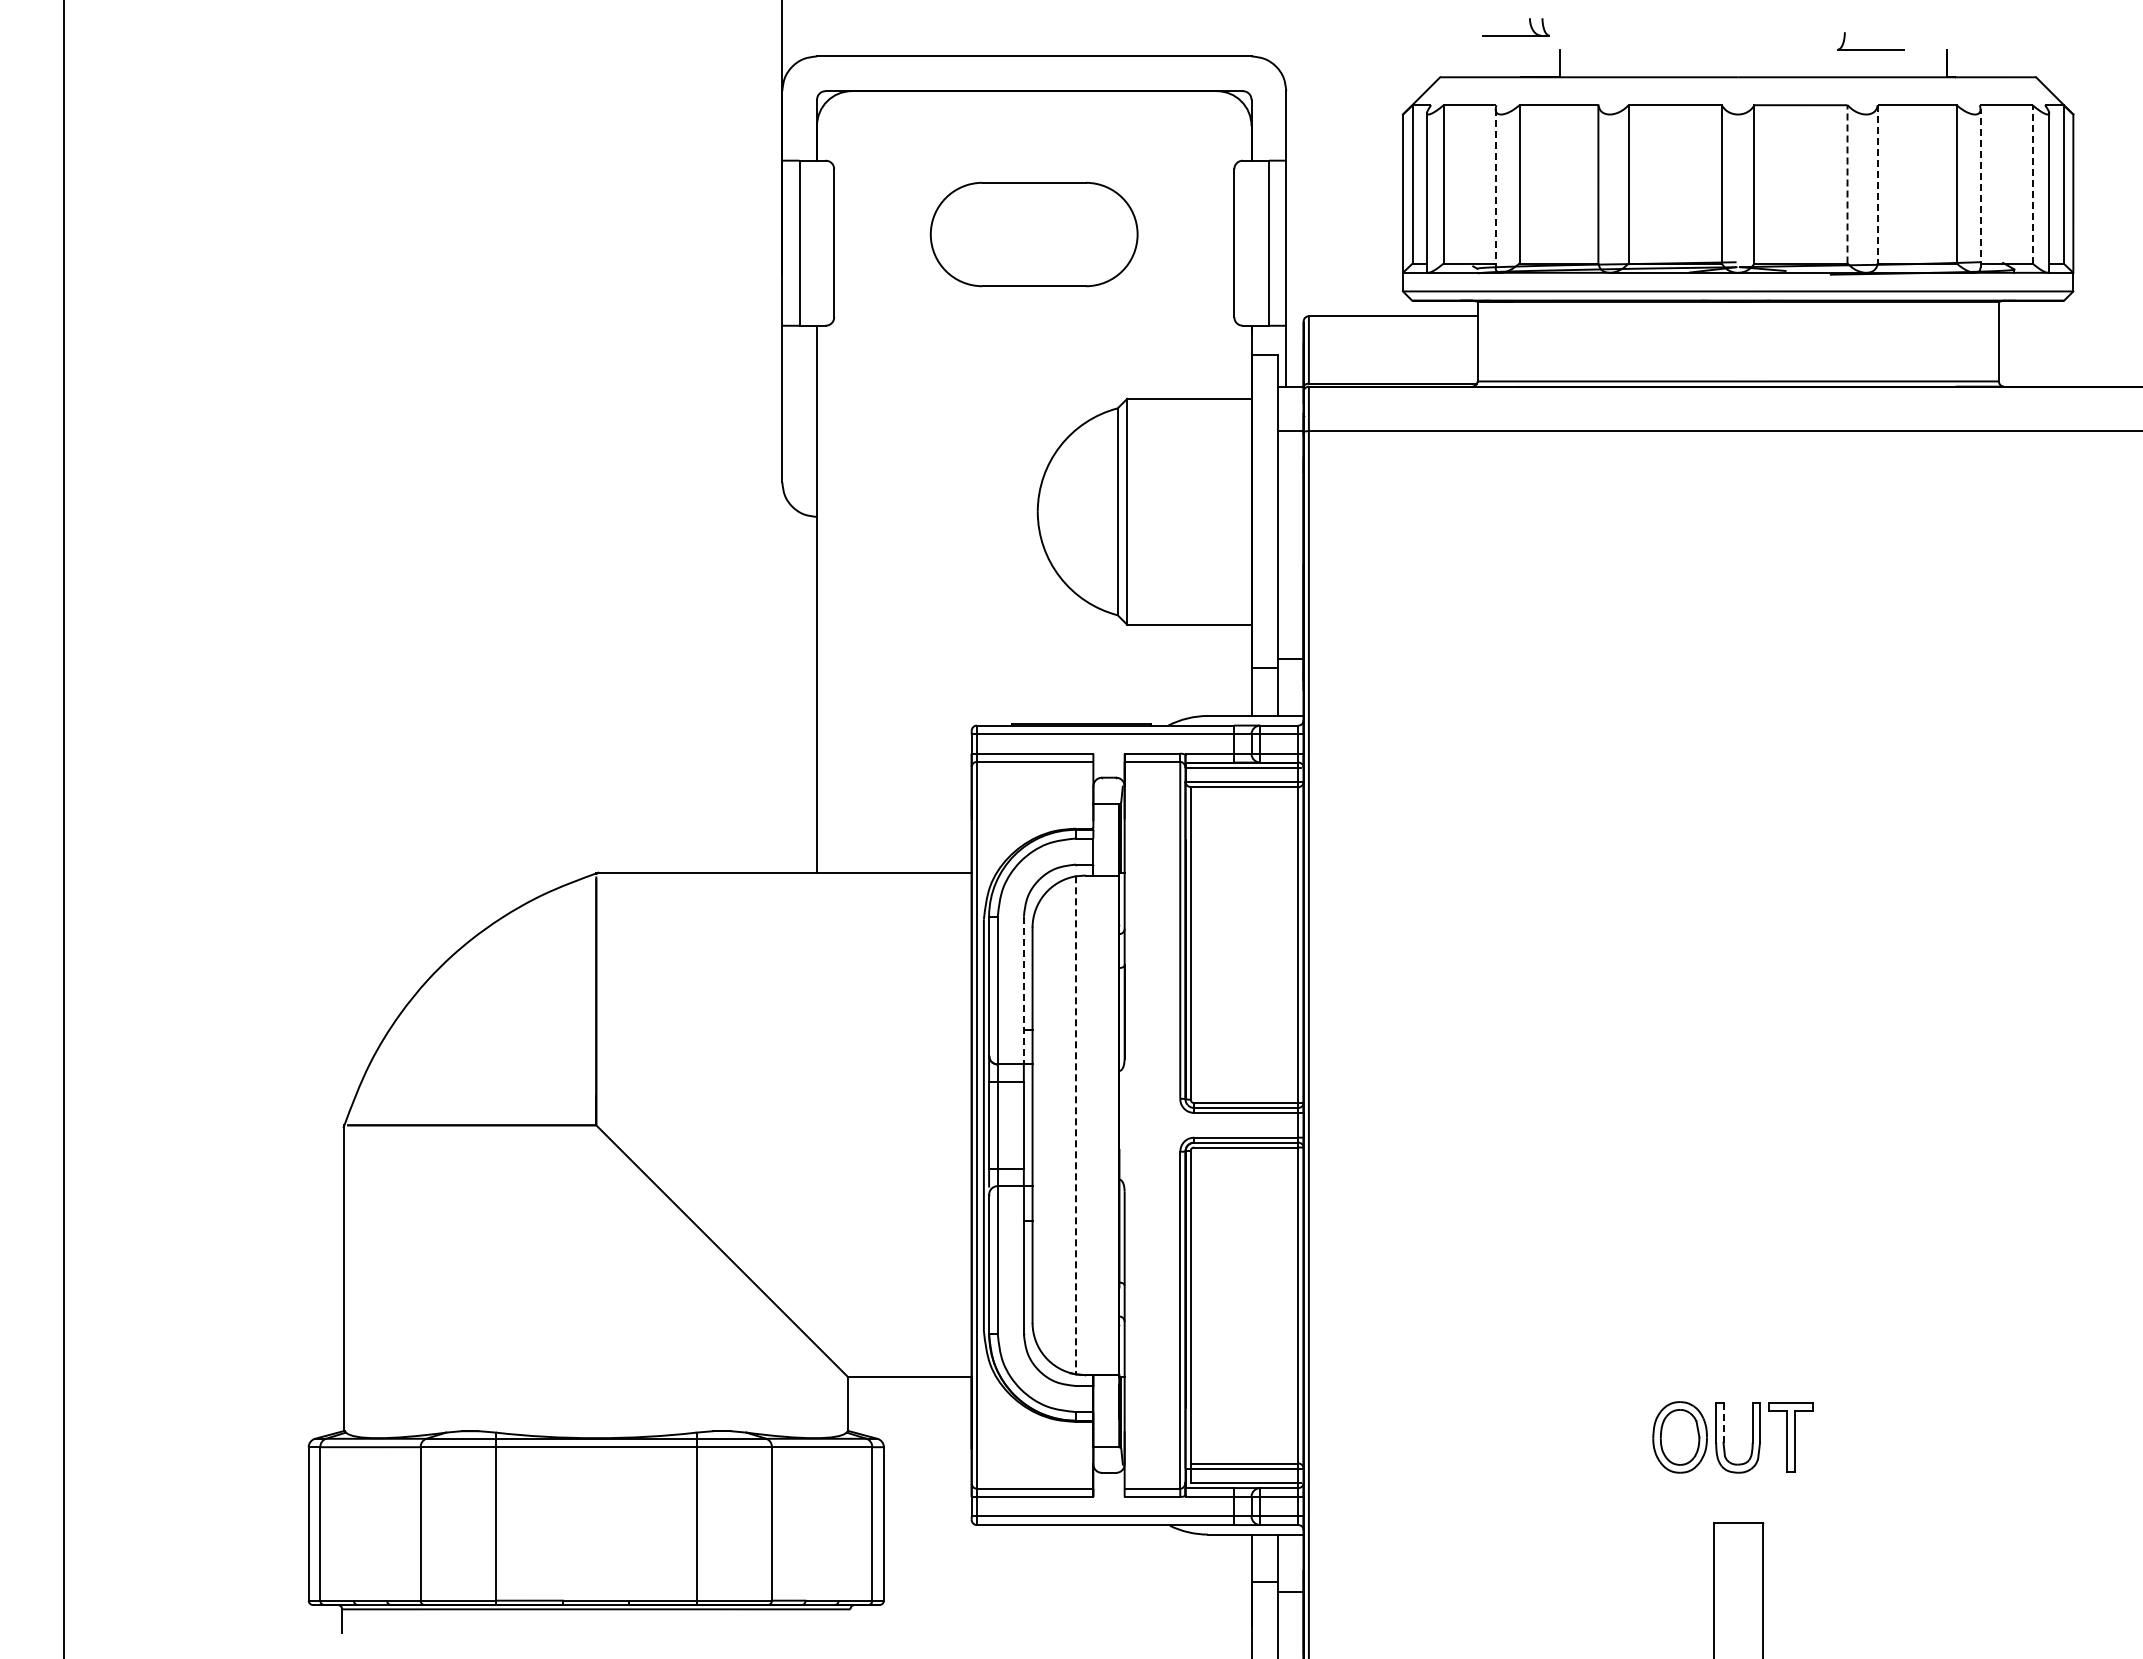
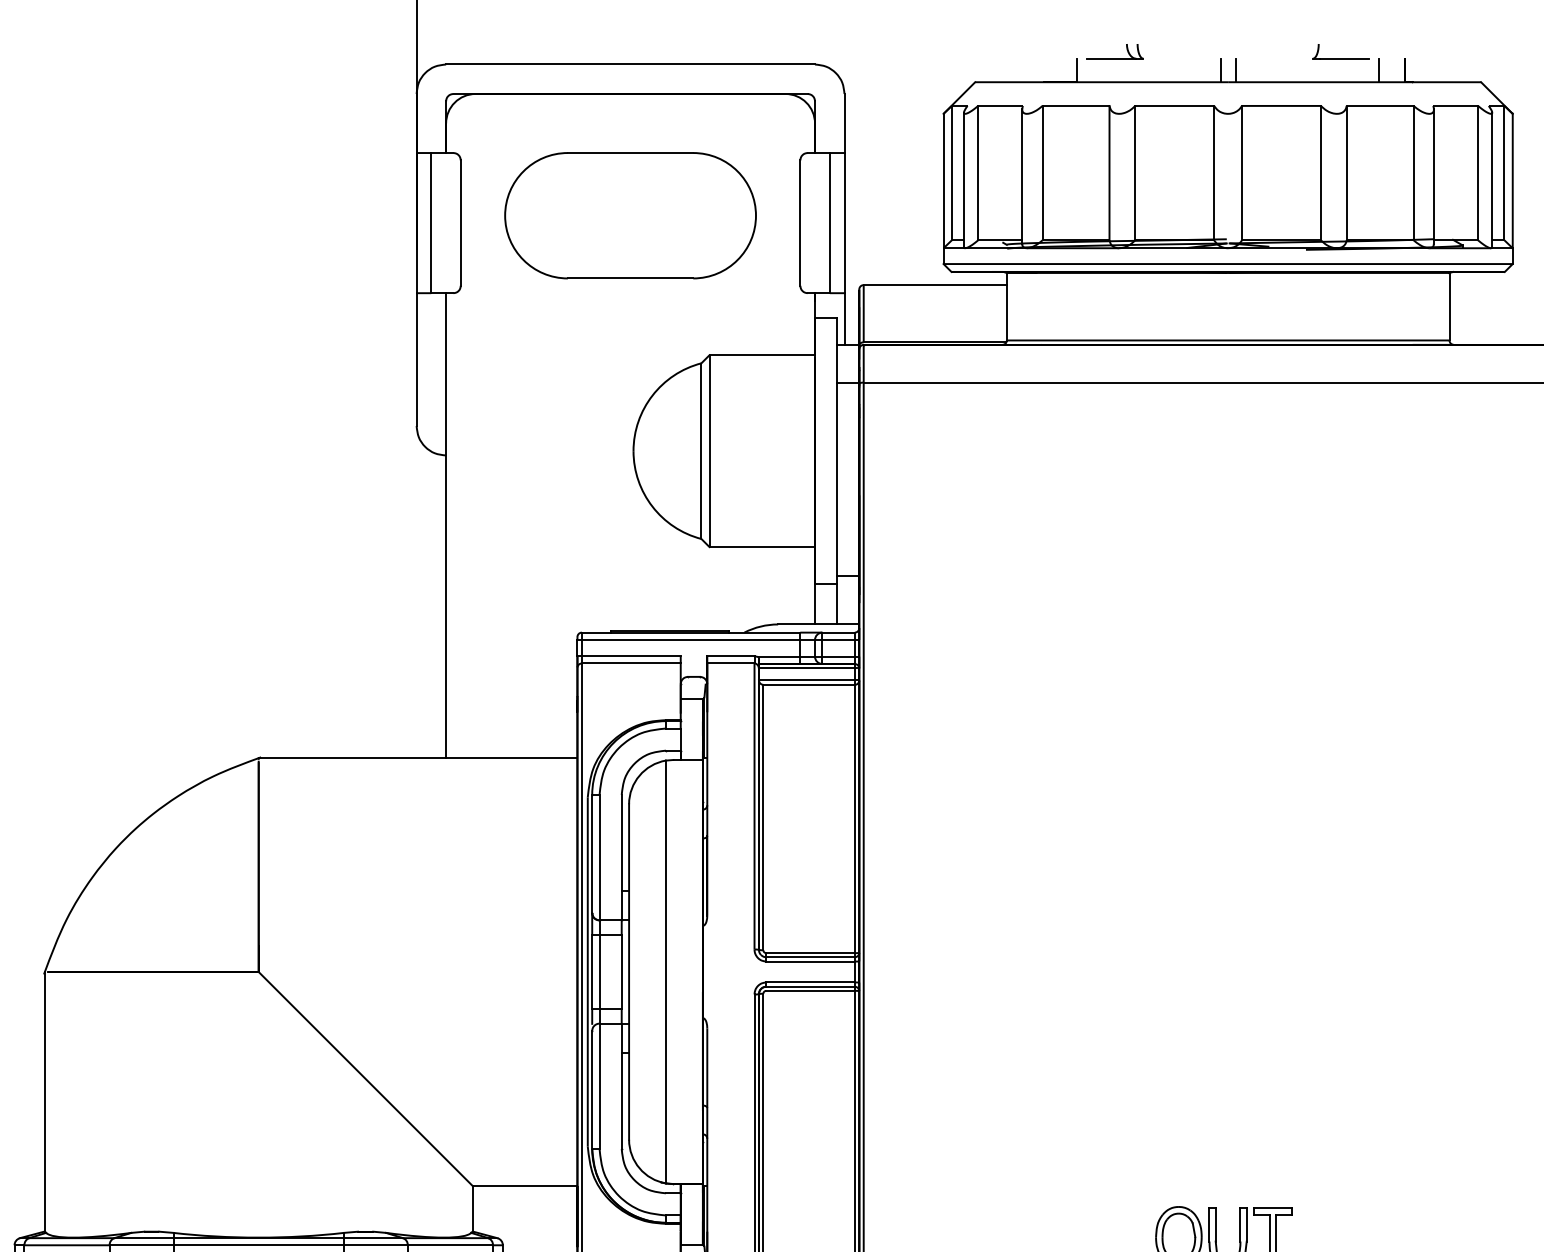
part: (1515, 35) -> (1114, 58), moved
line: (1729, 63) -> (1220, 70), added
line: (1746, 63) -> (1235, 70), added
line: (1916, 63) -> (1379, 70), added
line: (1847, 183) -> (1320, 172), dashed -> solid
line: (2032, 183) -> (1478, 172), dashed -> solid
line: (1877, 184) -> (1346, 173), dashed -> solid
line: (1980, 187) -> (1433, 175), dashed -> solid
line: (1495, 188) -> (1022, 176), dashed -> solid
part: (1033, 234) -> (629, 215), size x1.43
line: (1023, 990) -> (621, 857), dashed -> solid
line: (1076, 1125) -> (666, 972), dashed -> solid
line: (1723, 1423) -> (1215, 1225), dashed -> solid

